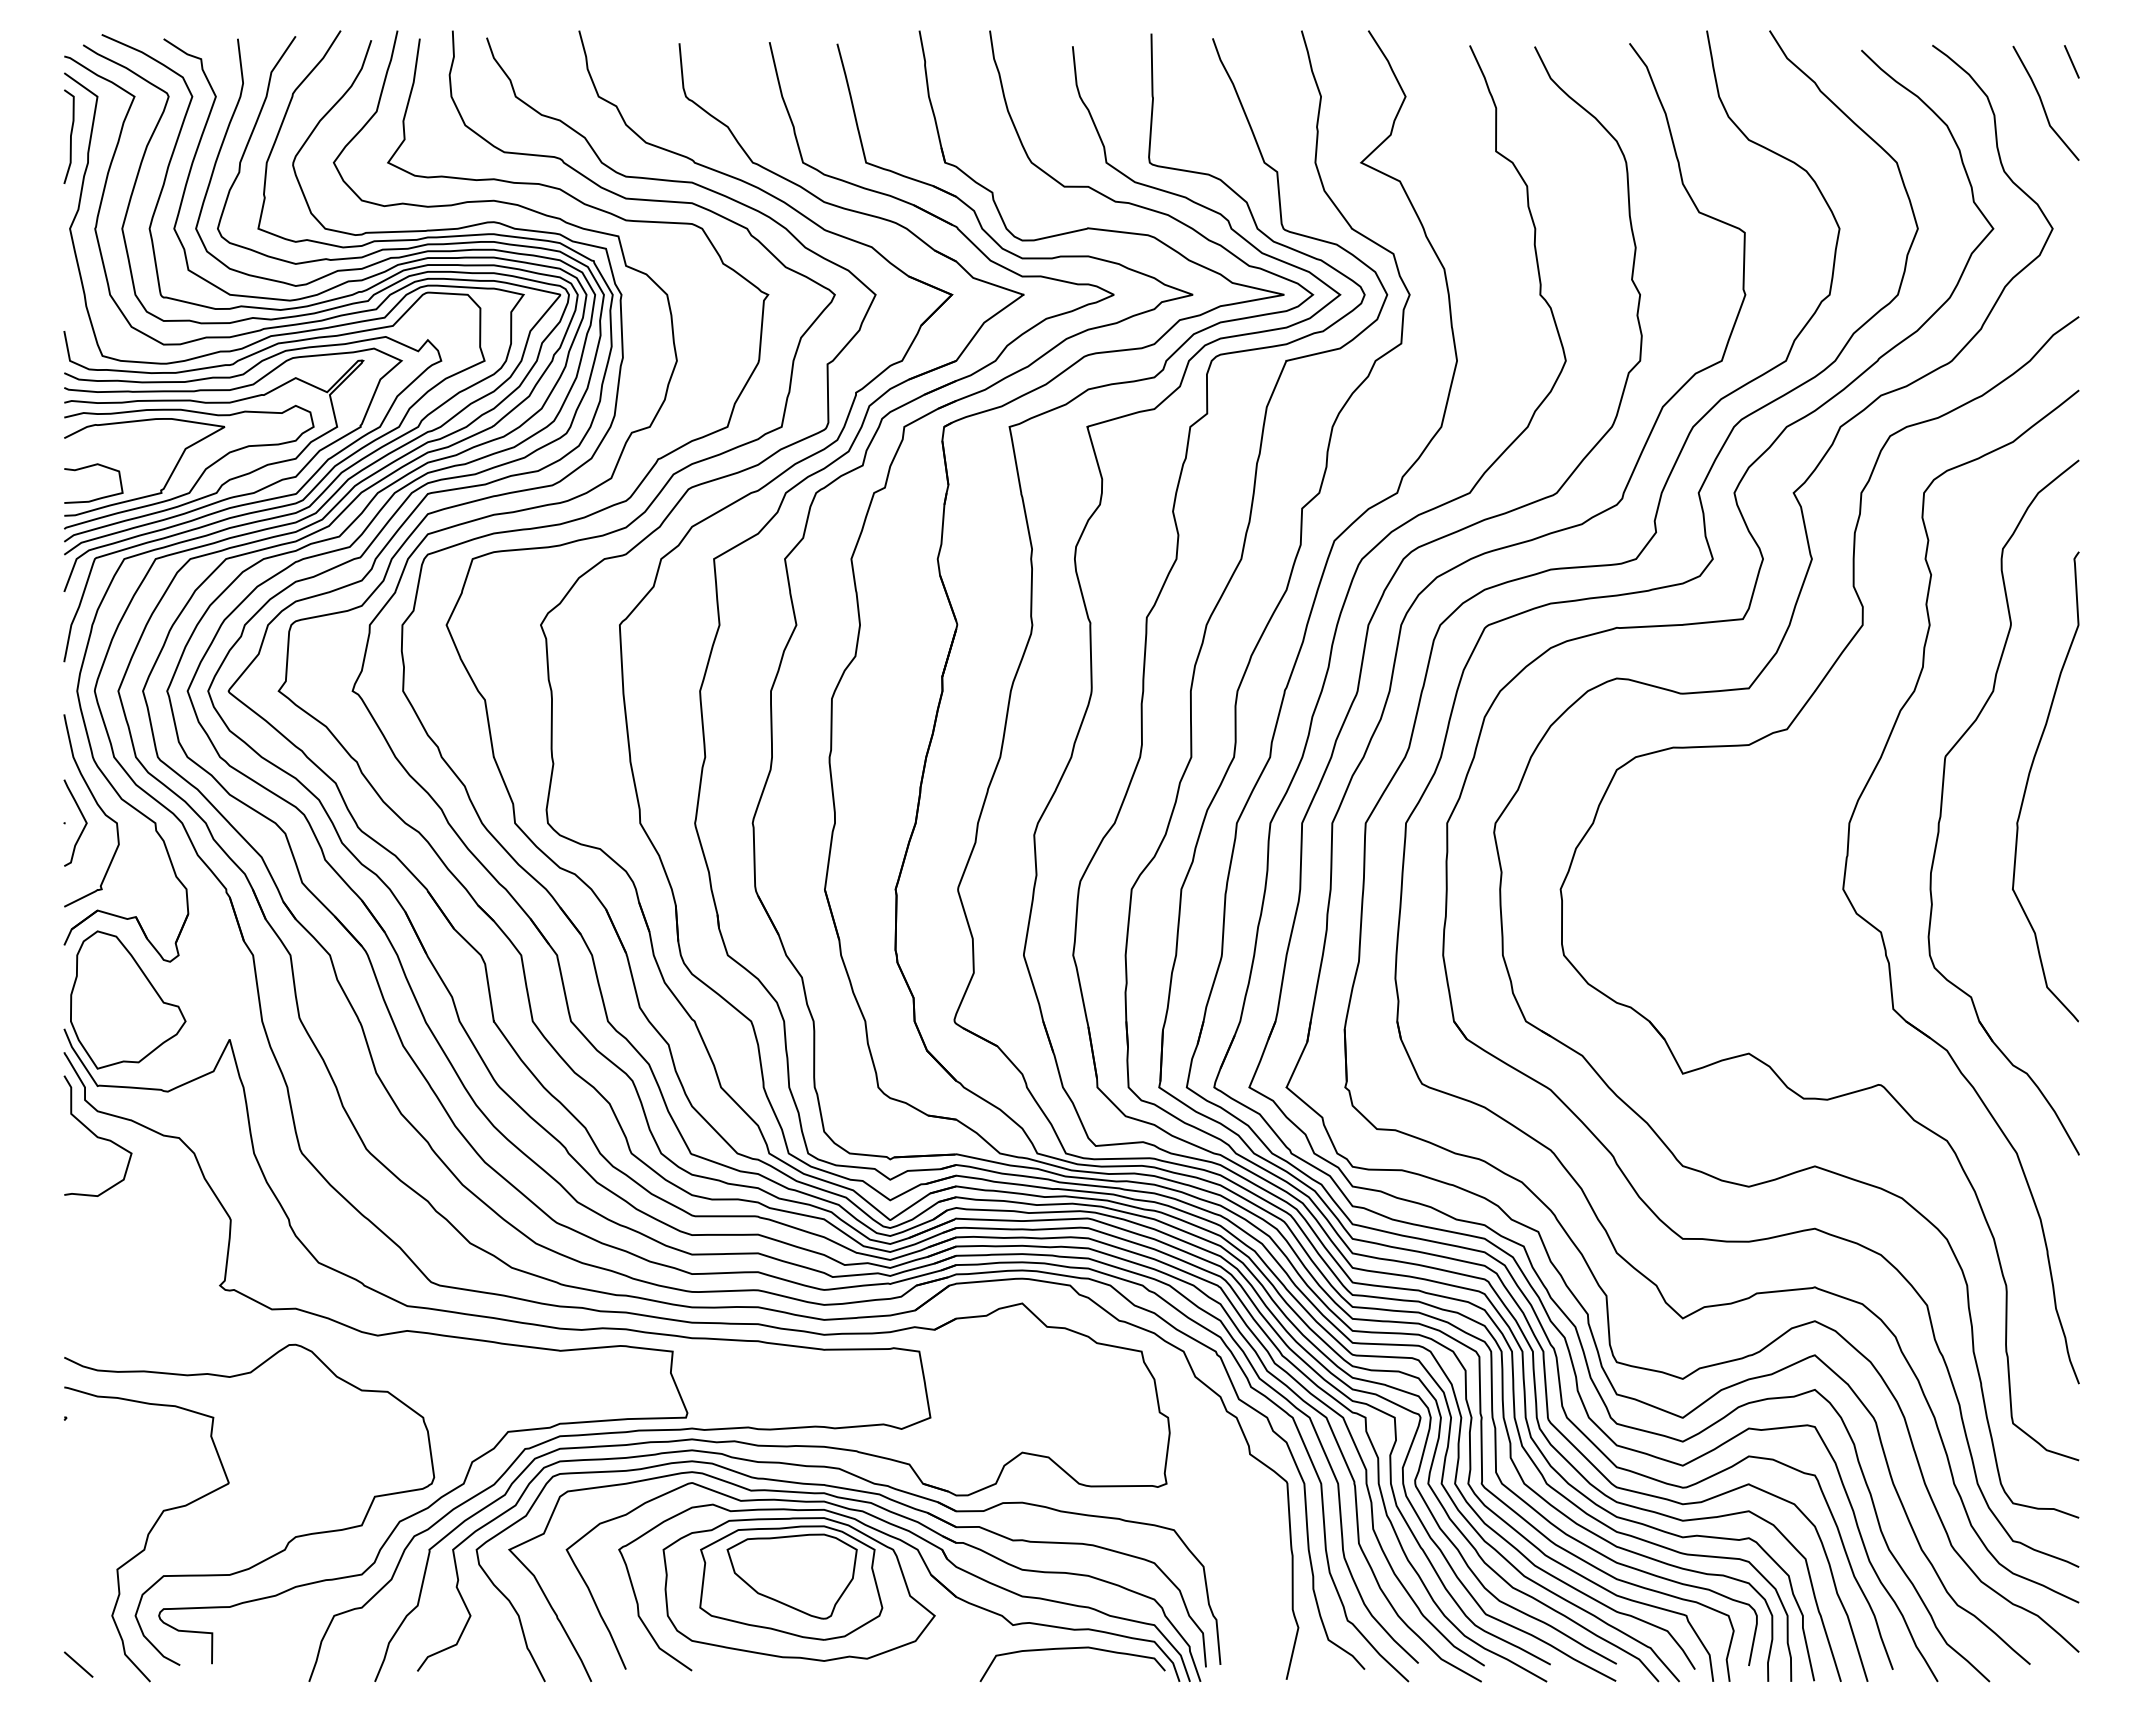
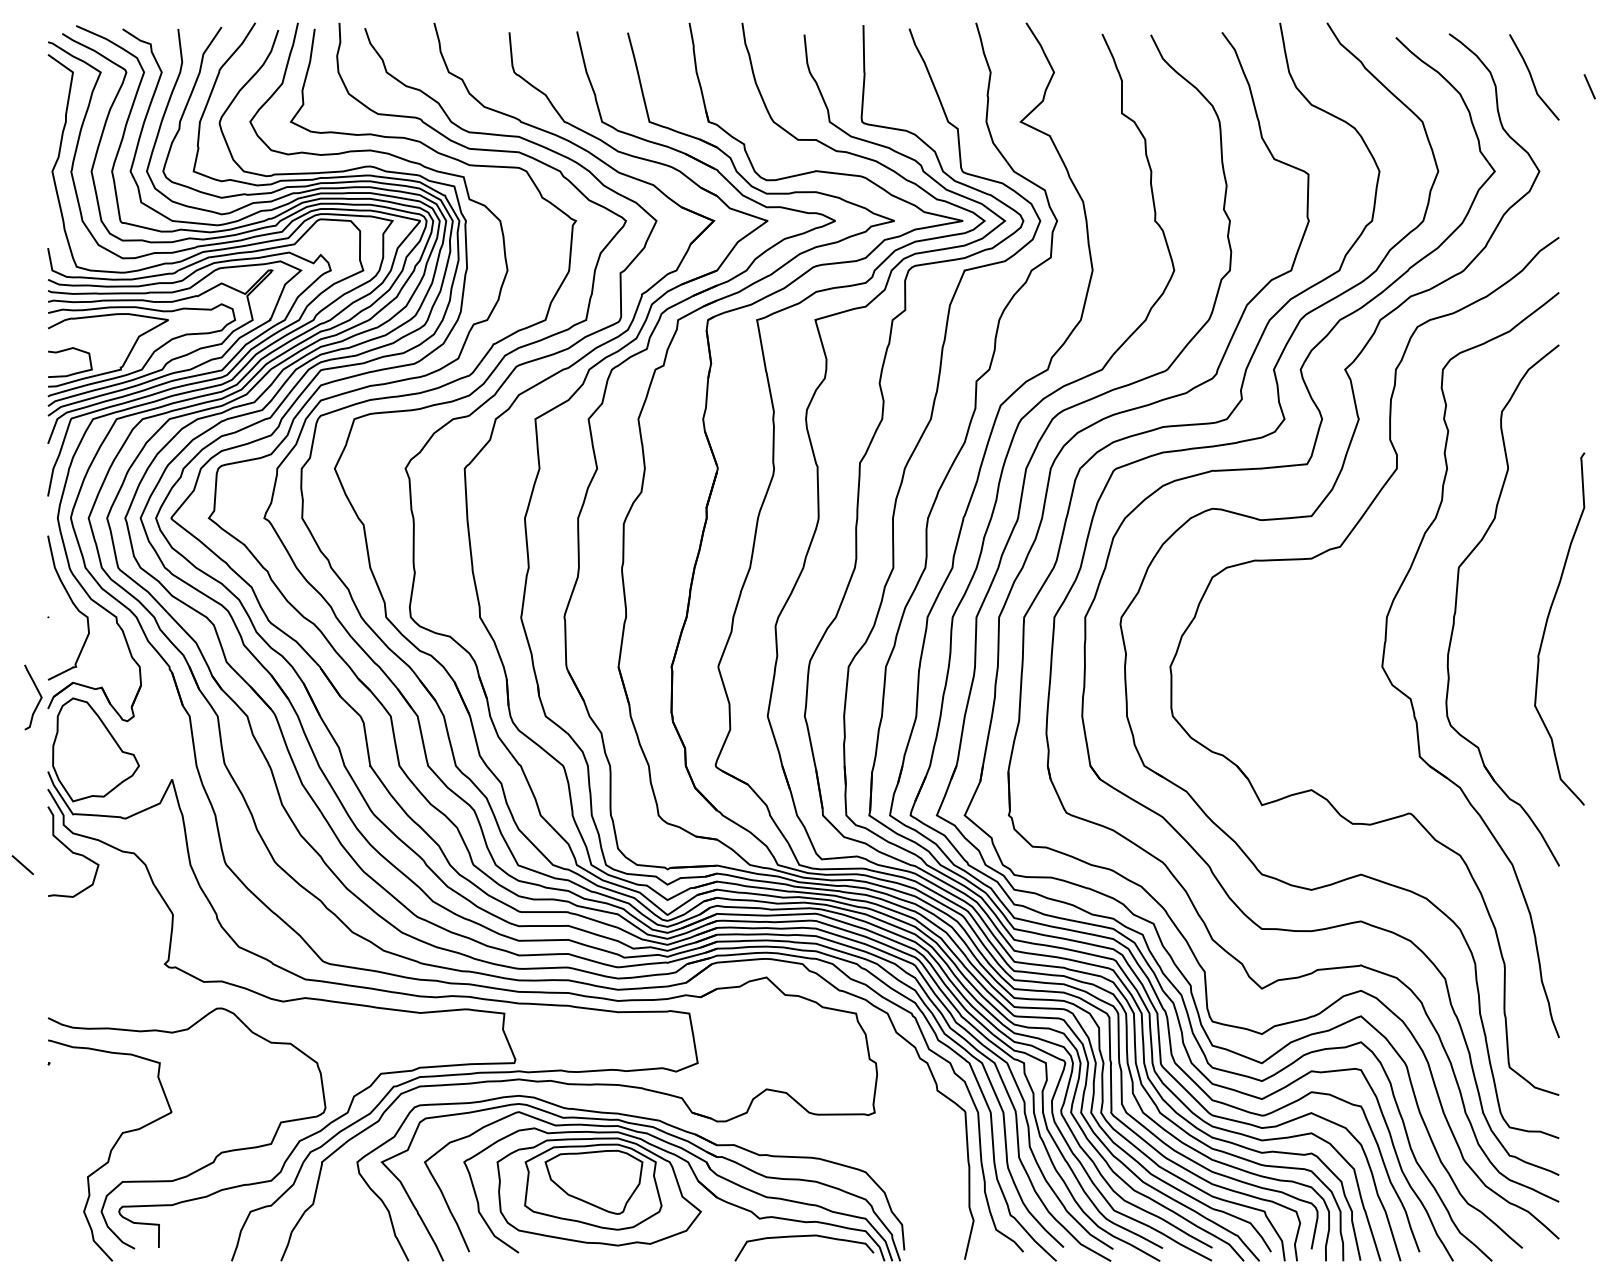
line: (2071, 61) -> (1589, 86), moved
curve: (70, 136) -> (52, 102), removed
curve: (2028, 782) -> (1546, 625), moved
curve: (83, 819) -> (39, 694), moved
part: (856, 1477) -> (642, 1108), removed
line: (78, 1664) -> (22, 865), moved

